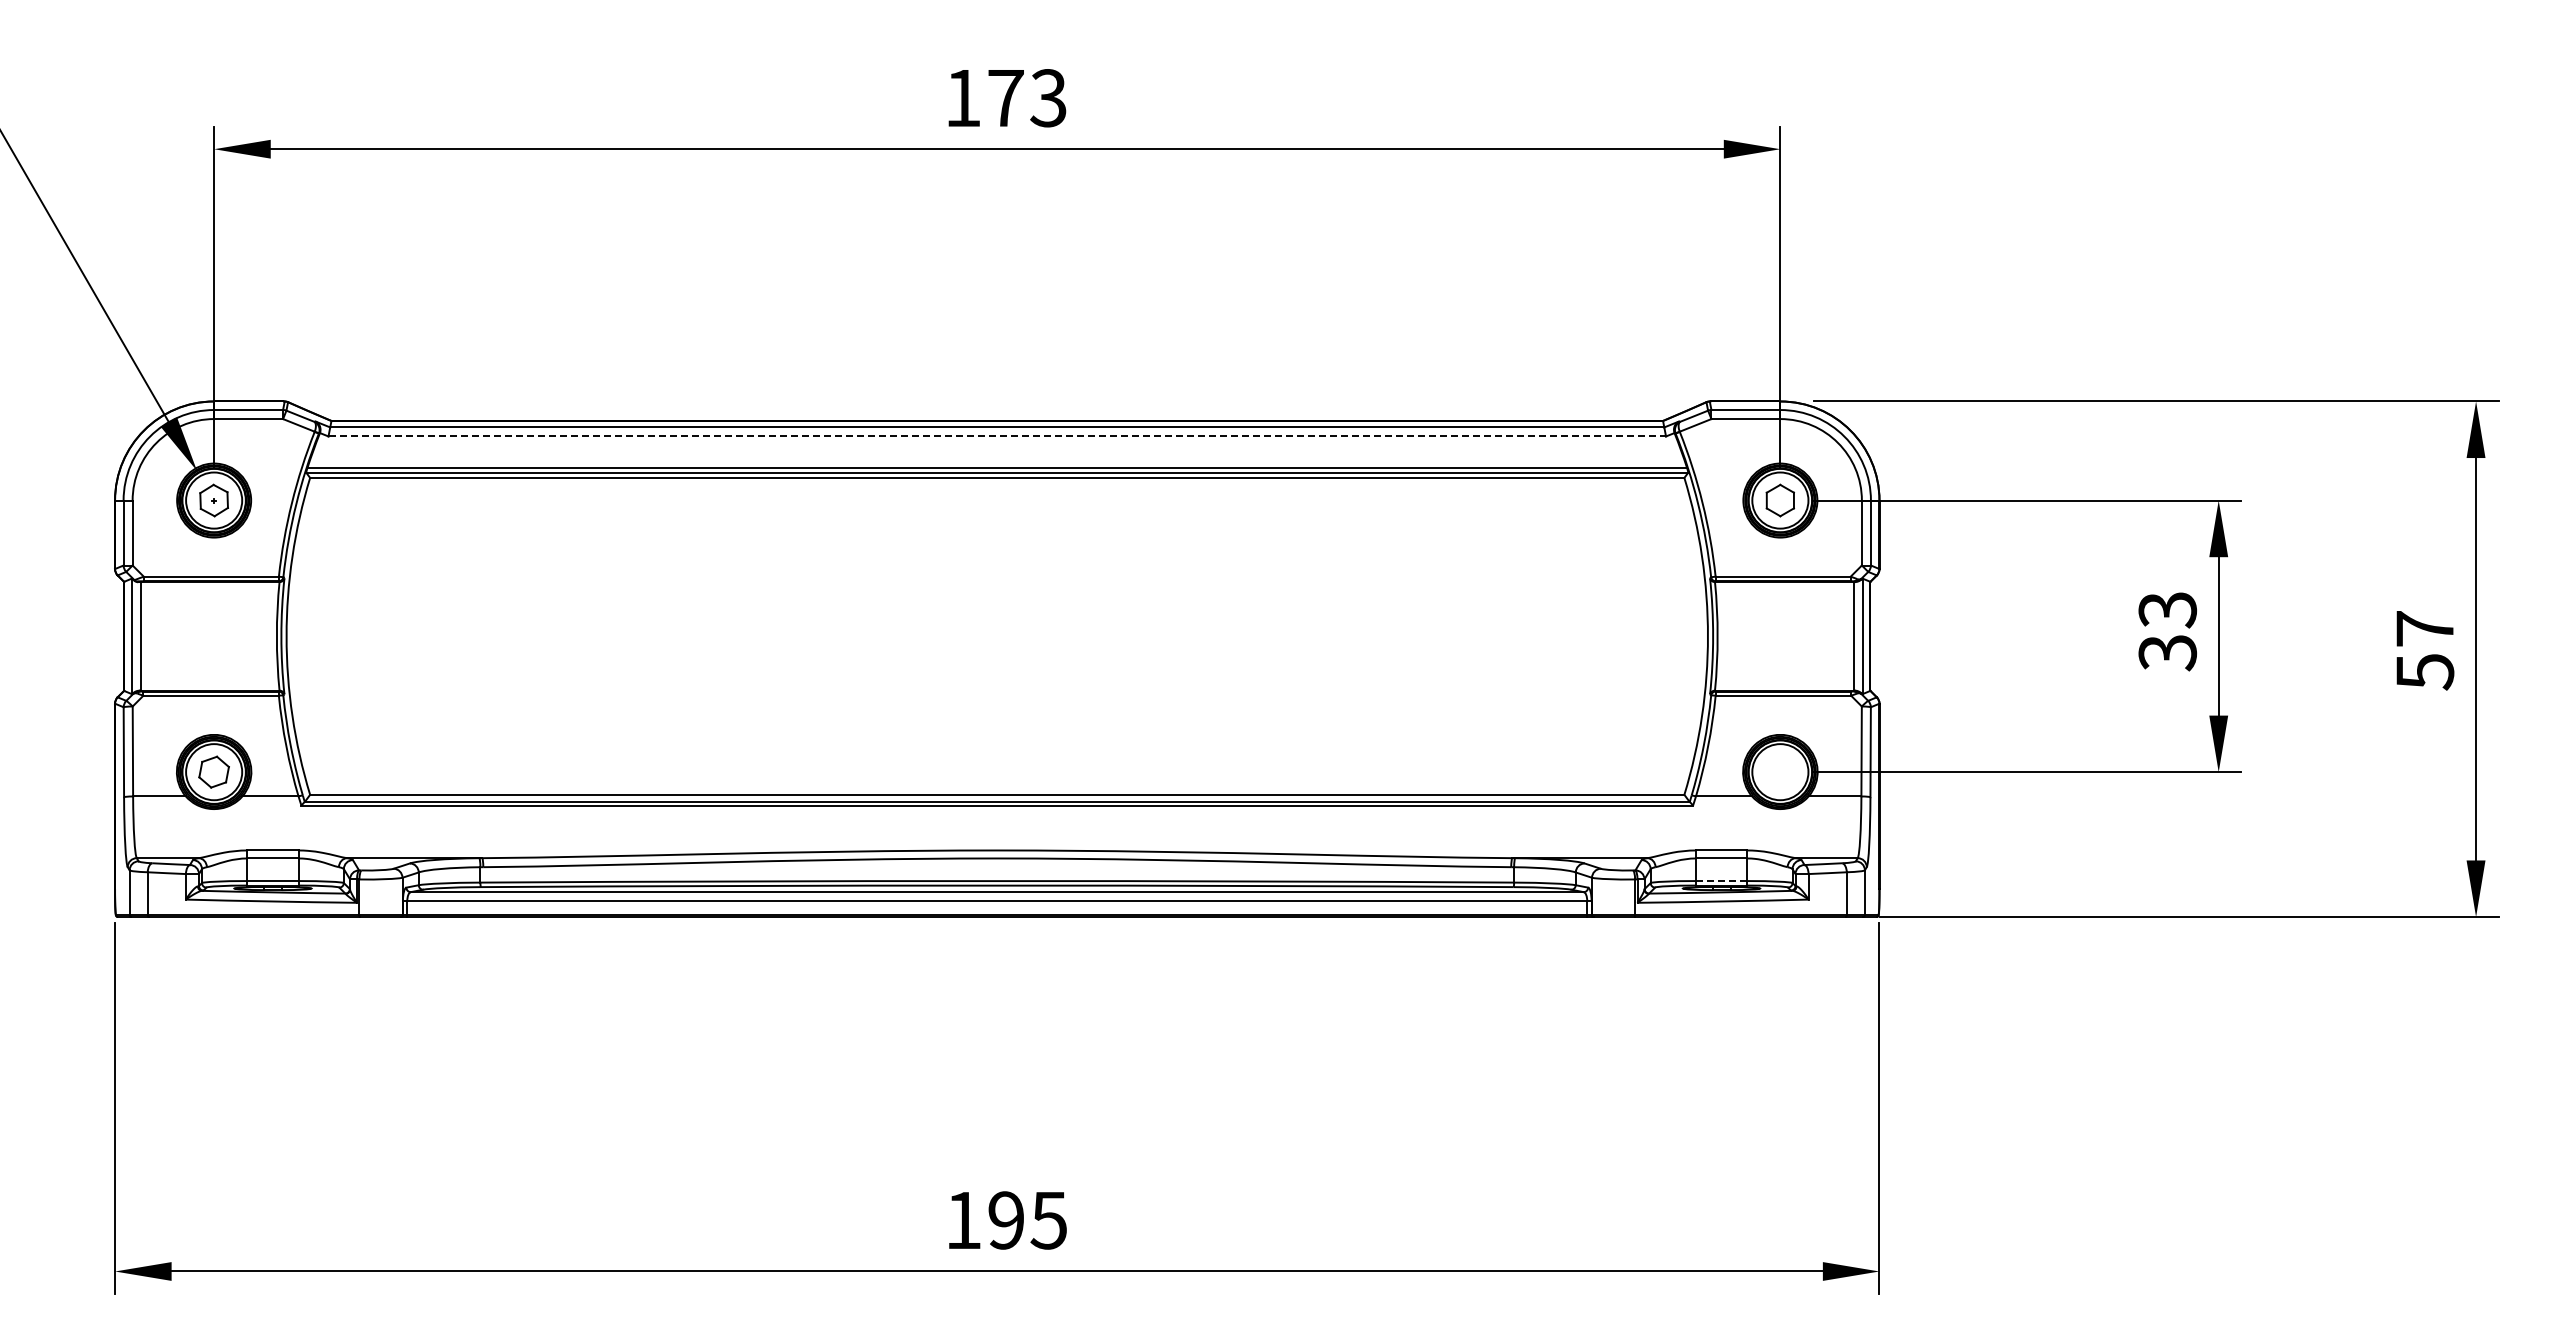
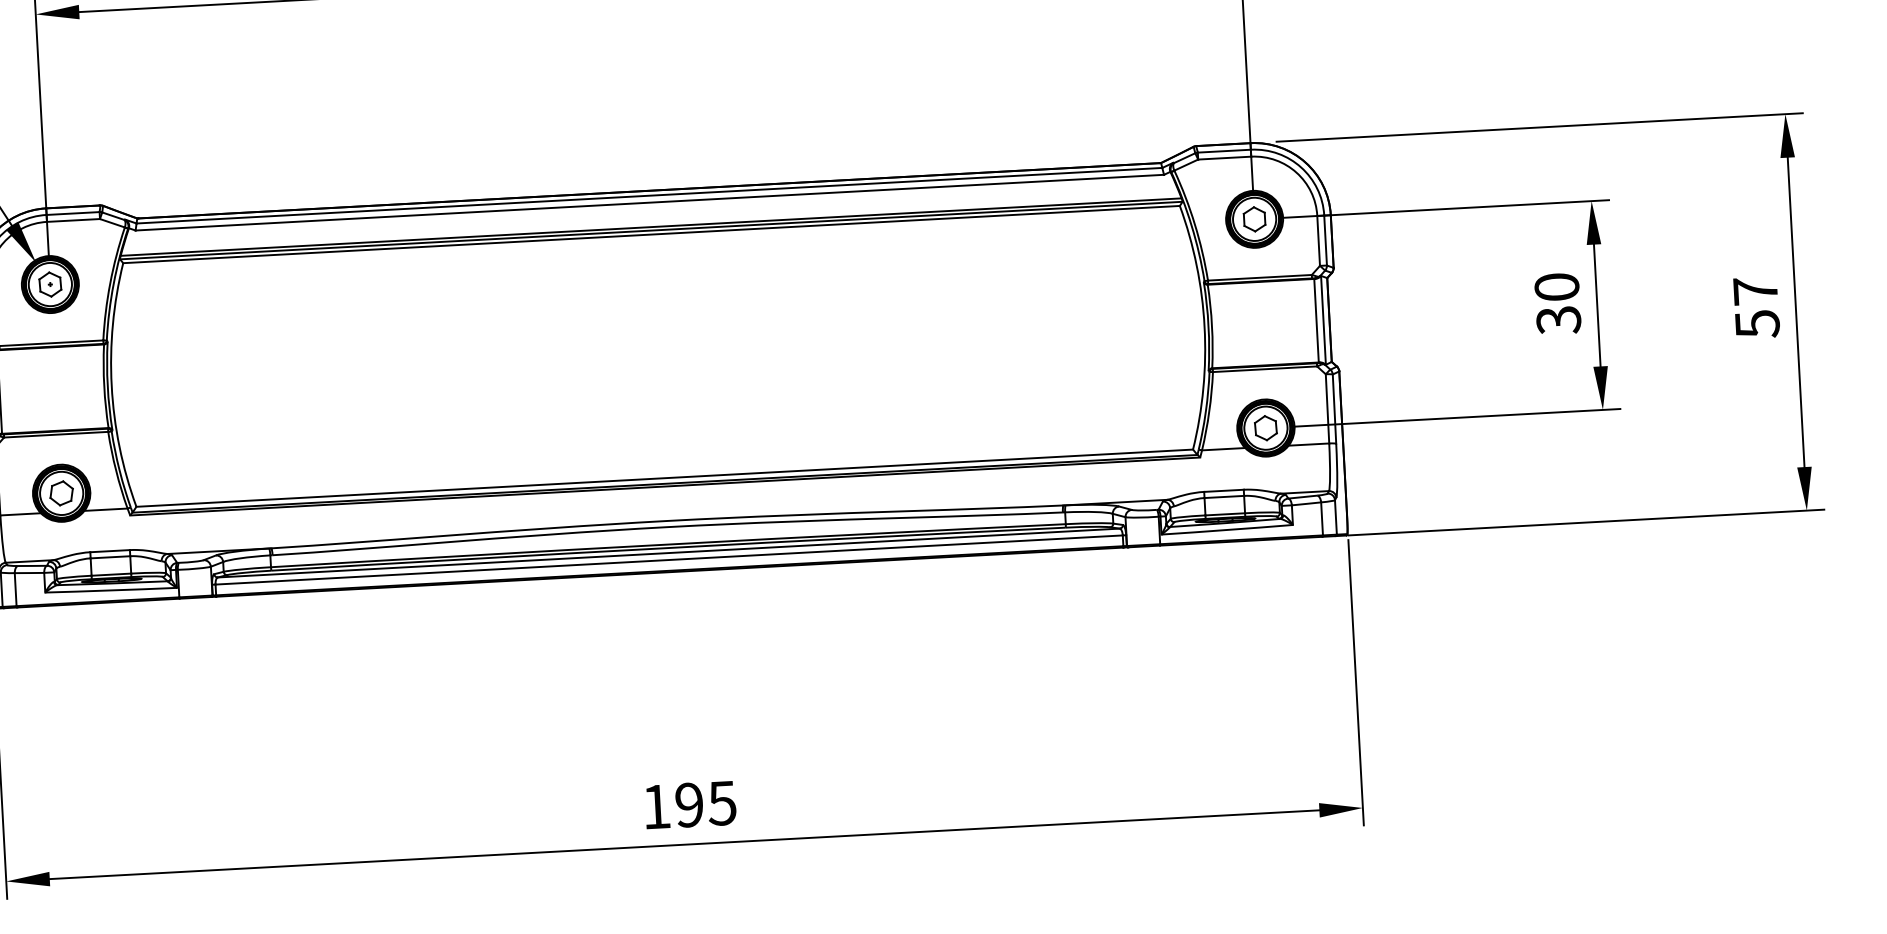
line: (997, 436) -> (650, 202), dashed -> solid
text: (2167, 610) -> (1556, 287), 33 -> 30
part: (1780, 771) -> (1265, 427), added
line: (1721, 881) -> (1225, 514), dashed -> solid

